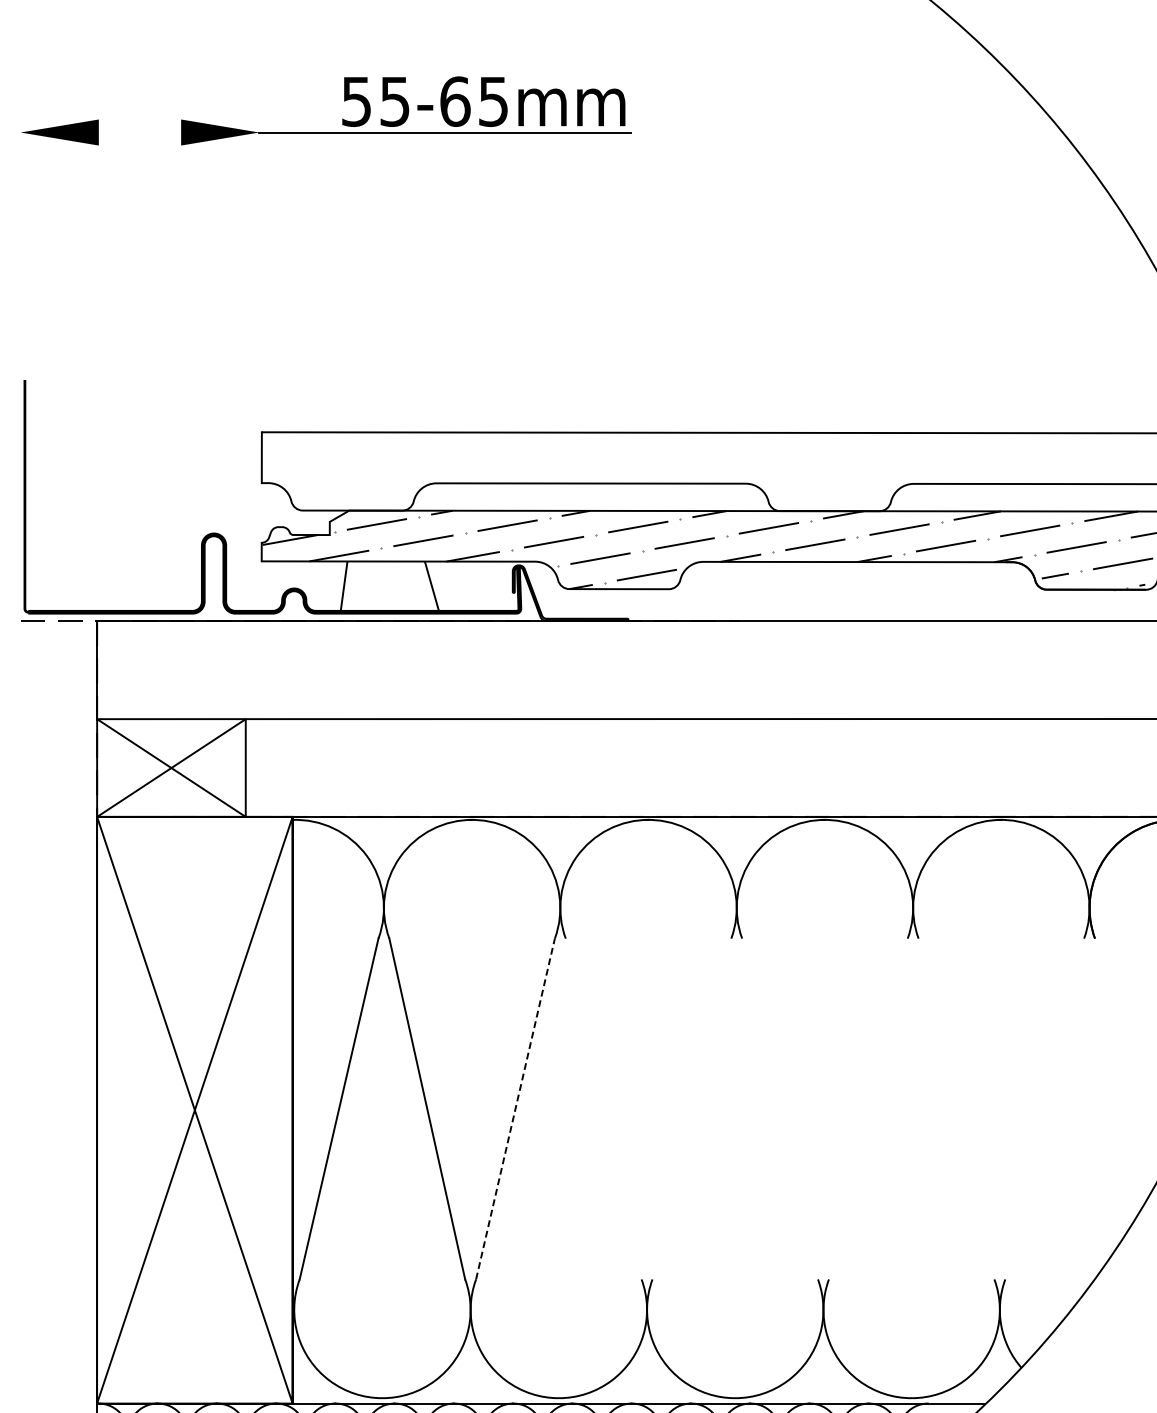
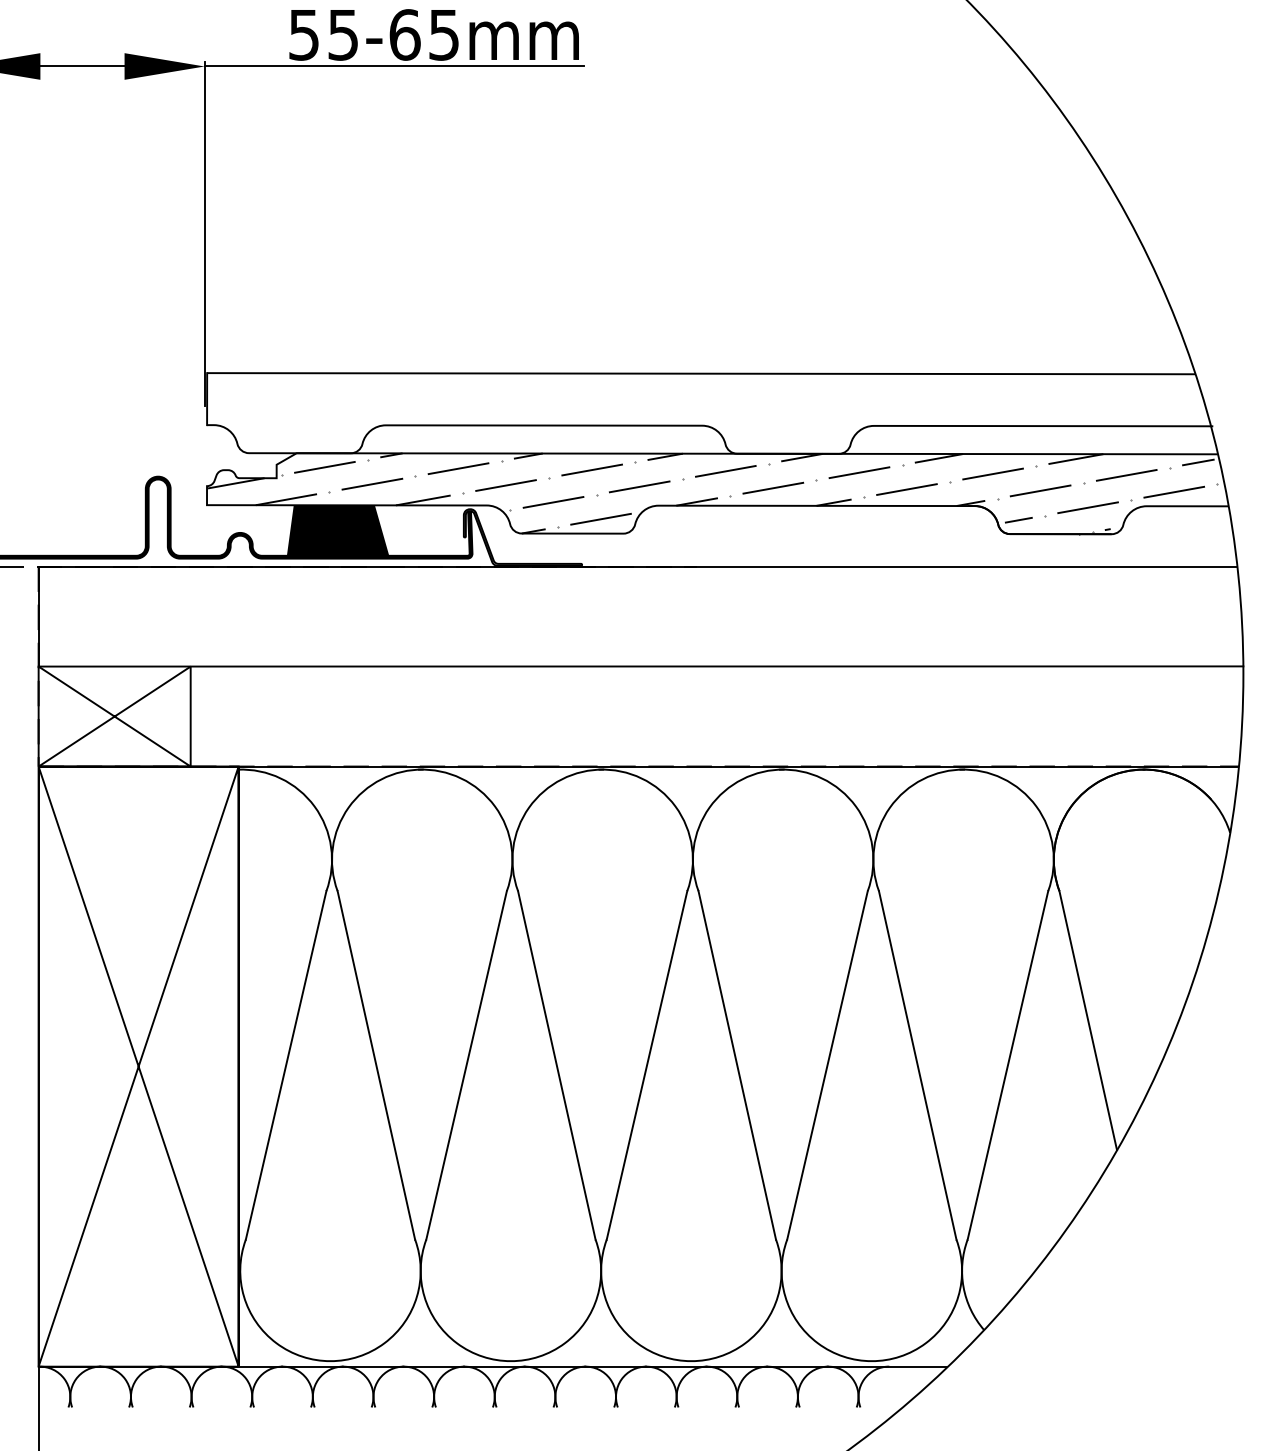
line: (140, 132) -> (82, 66), added
line: (259, 296) -> (204, 234), added
fill: (389, 586) -> (337, 530), added
line: (1123, 1065) -> (1088, 1020), added
line: (515, 1109) -> (466, 1065), dashed -> solid
line: (603, 1109) -> (556, 1065), added
line: (691, 1109) -> (646, 1065), added
line: (780, 1109) -> (737, 1065), added
line: (868, 1109) -> (827, 1065), added
line: (956, 1109) -> (917, 1065), added
line: (1044, 1109) -> (1007, 1065), added

